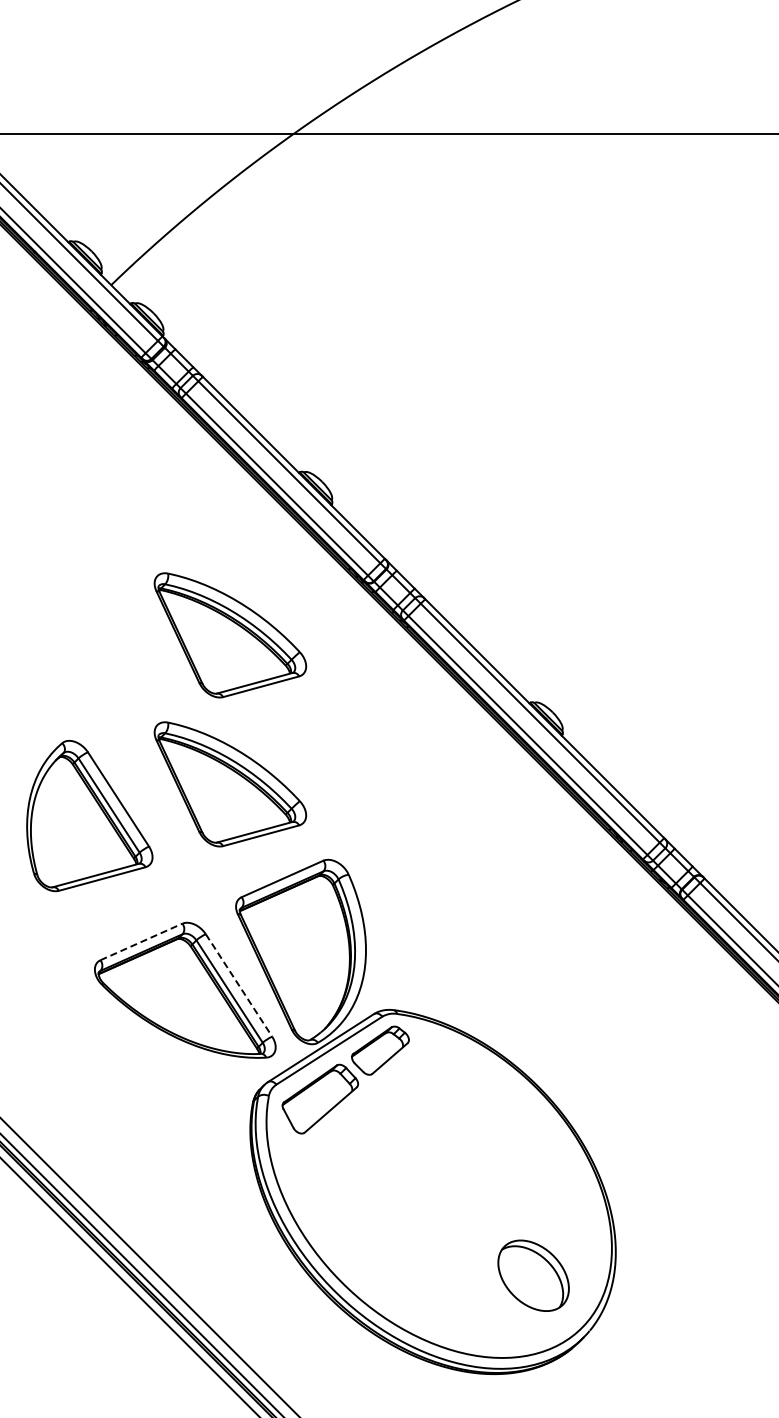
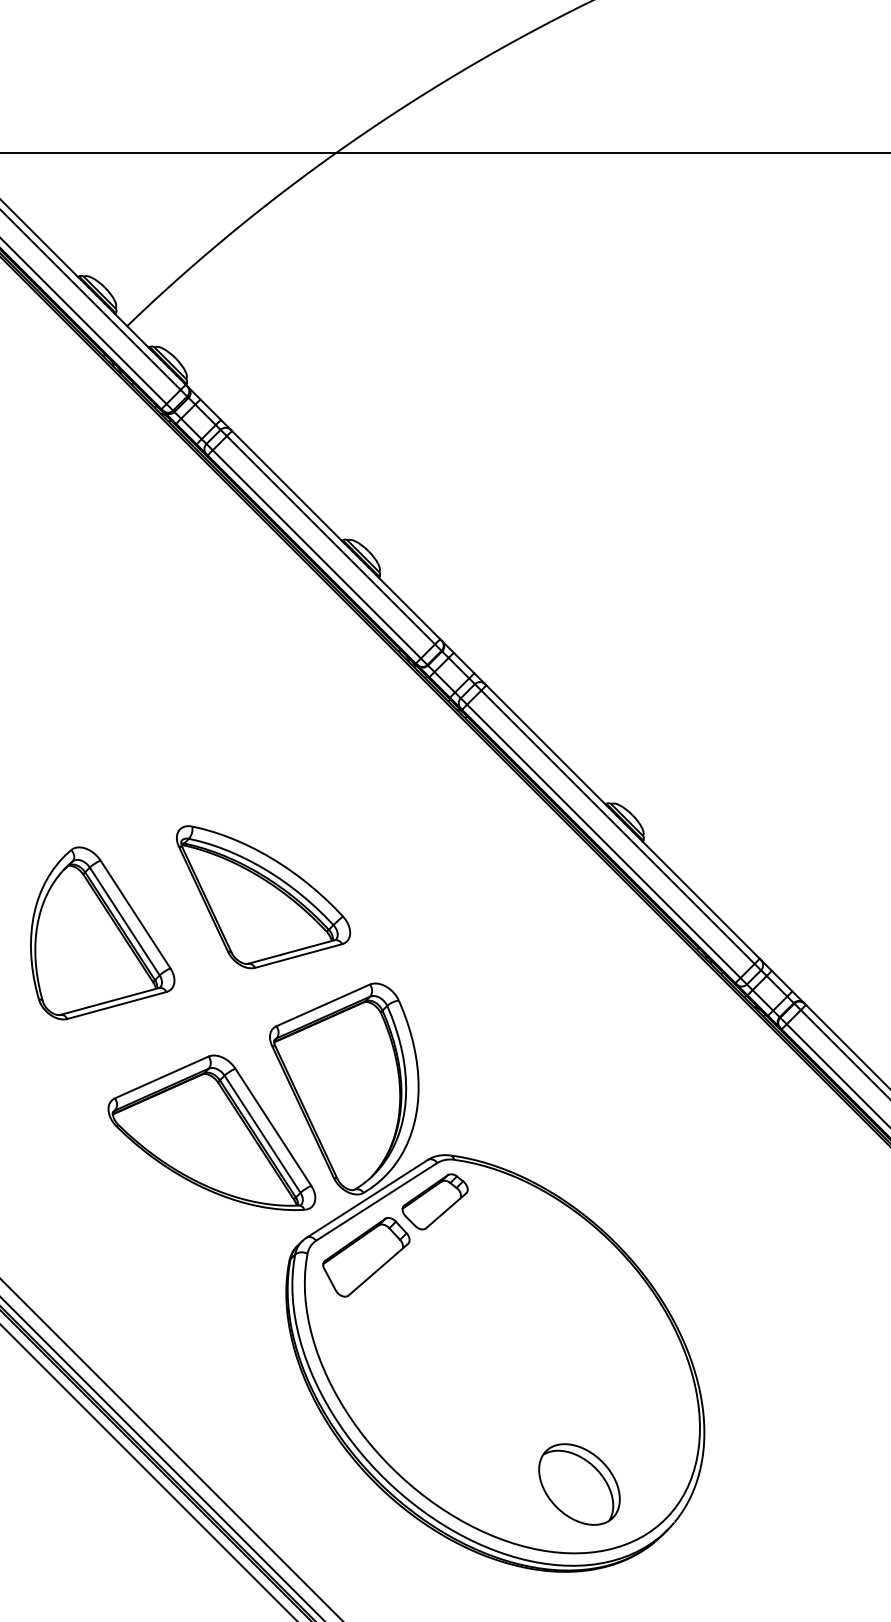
part: (230, 635) -> (263, 726), removed
line: (141, 941) -> (161, 1076), dashed -> solid
line: (239, 985) -> (273, 1127), dashed -> solid
part: (533, 1275) -> (579, 1484), moved

